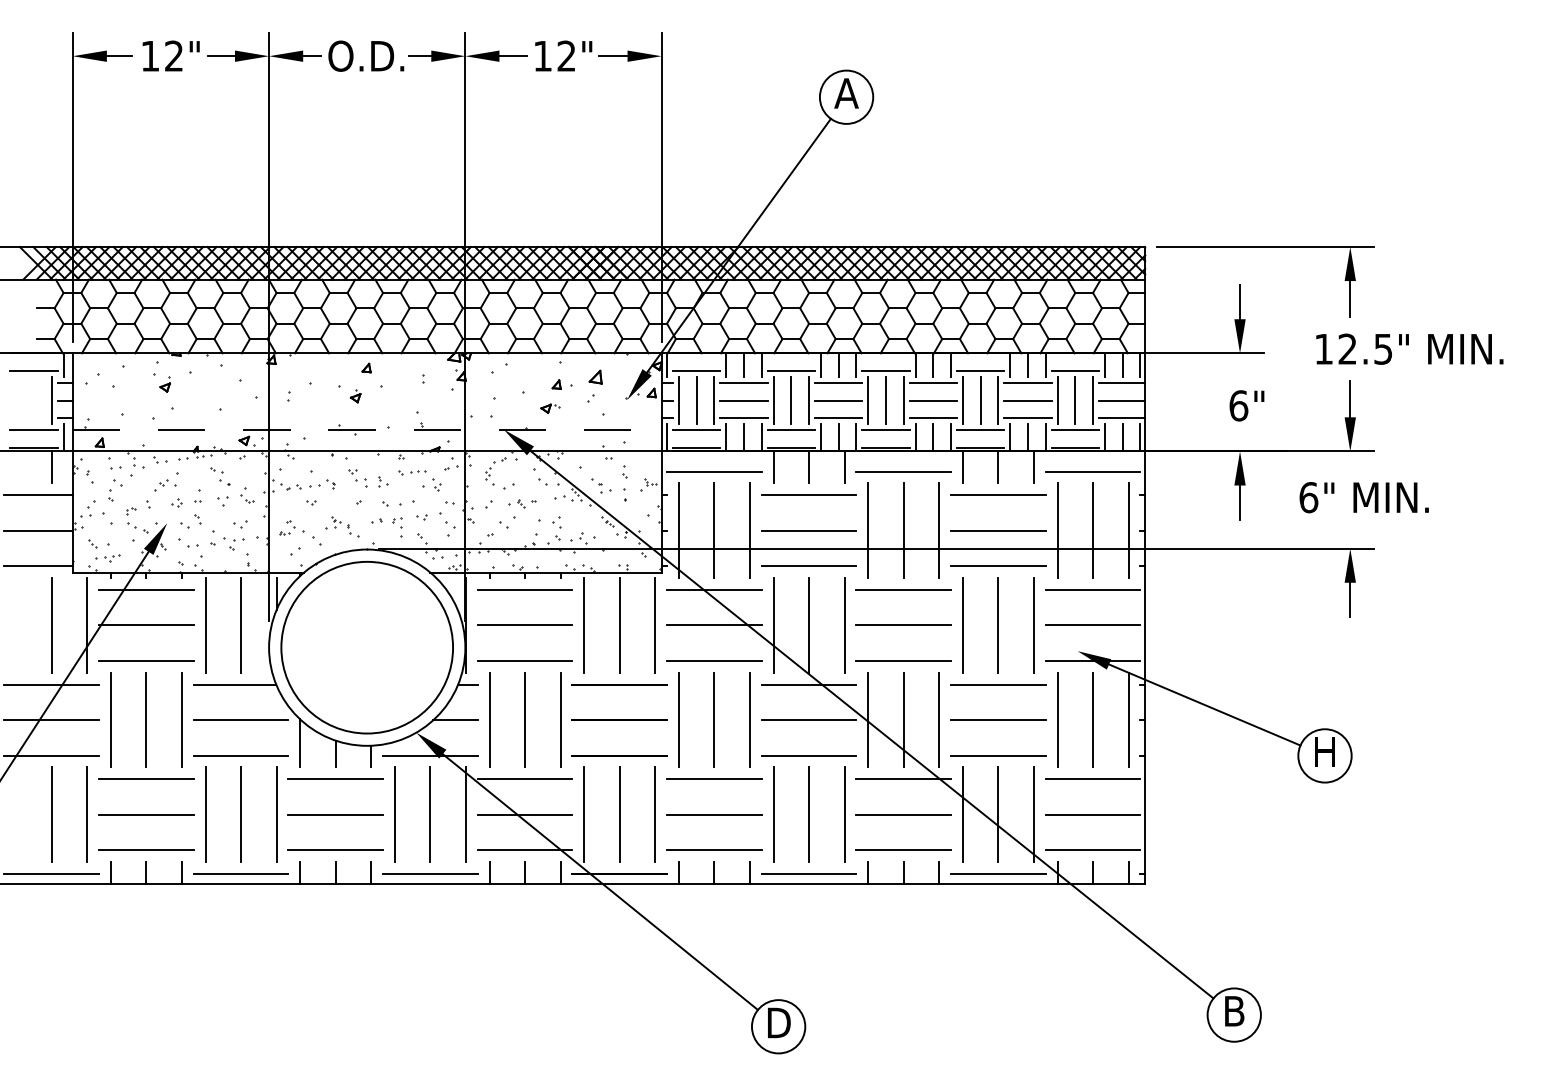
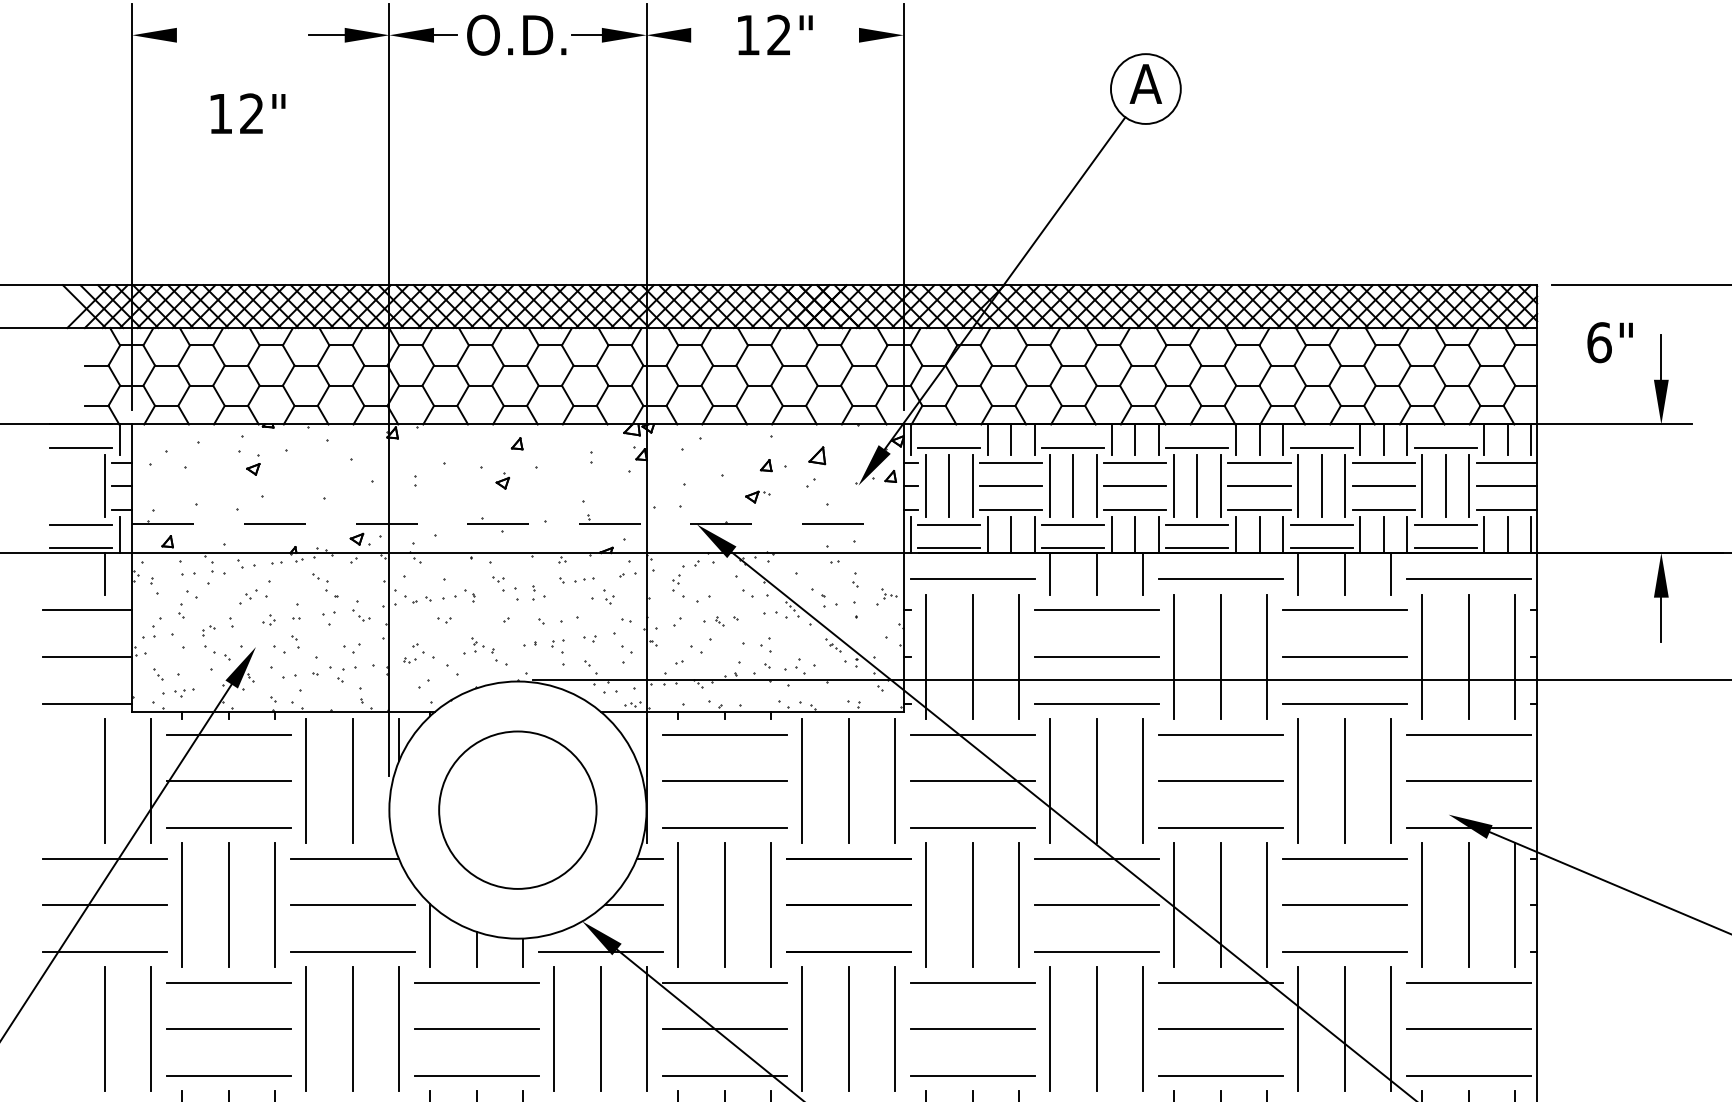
text: (170, 55) -> (247, 112), moved
line: (118, 56) -> (192, 35), removed
line: (512, 56) -> (708, 35), removed
line: (613, 56) -> (840, 35), removed
text: (1246, 405) -> (1609, 342), moved
circle: (366, 647) -> (517, 809), size x0.7

